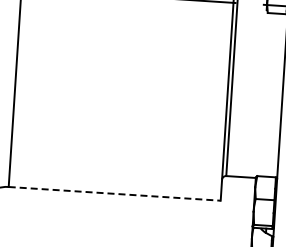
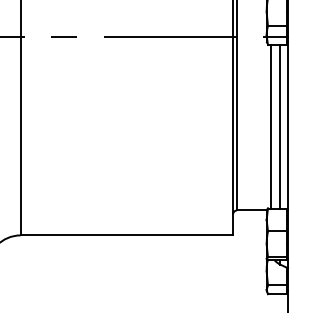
line: (265, 94) -> (270, 126), added
line: (275, 95) -> (280, 126), added
line: (115, 193) -> (127, 235), dashed -> solid

